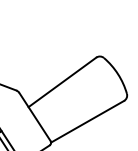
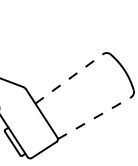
line: (62, 81) -> (69, 78), solid -> dashed
line: (87, 121) -> (94, 118), solid -> dashed

